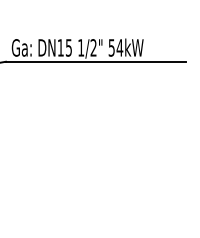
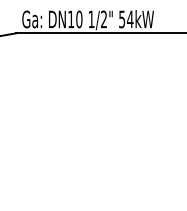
text: (68, 47) -> (78, 19), DN15 -> DN10

